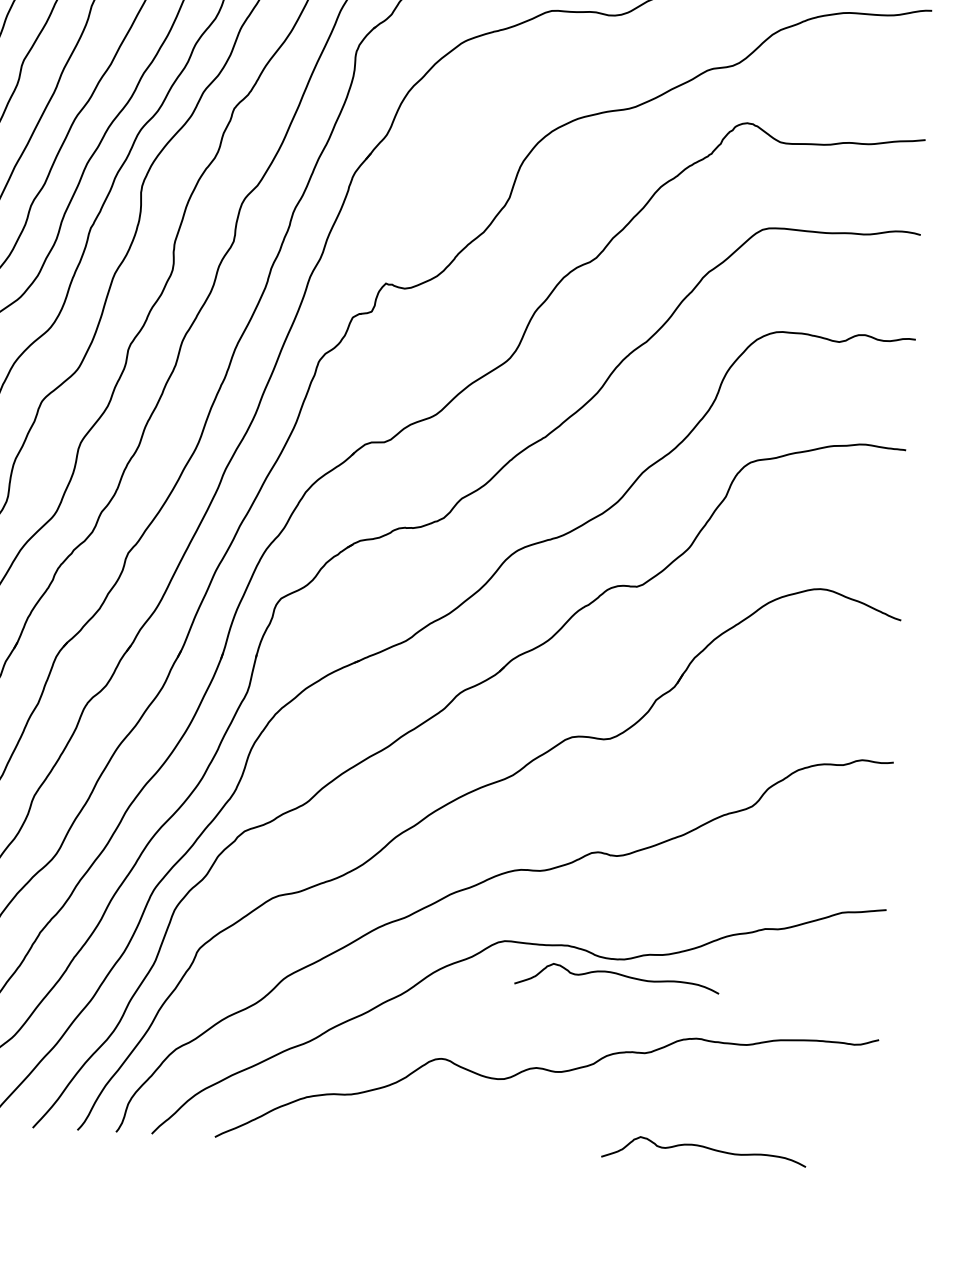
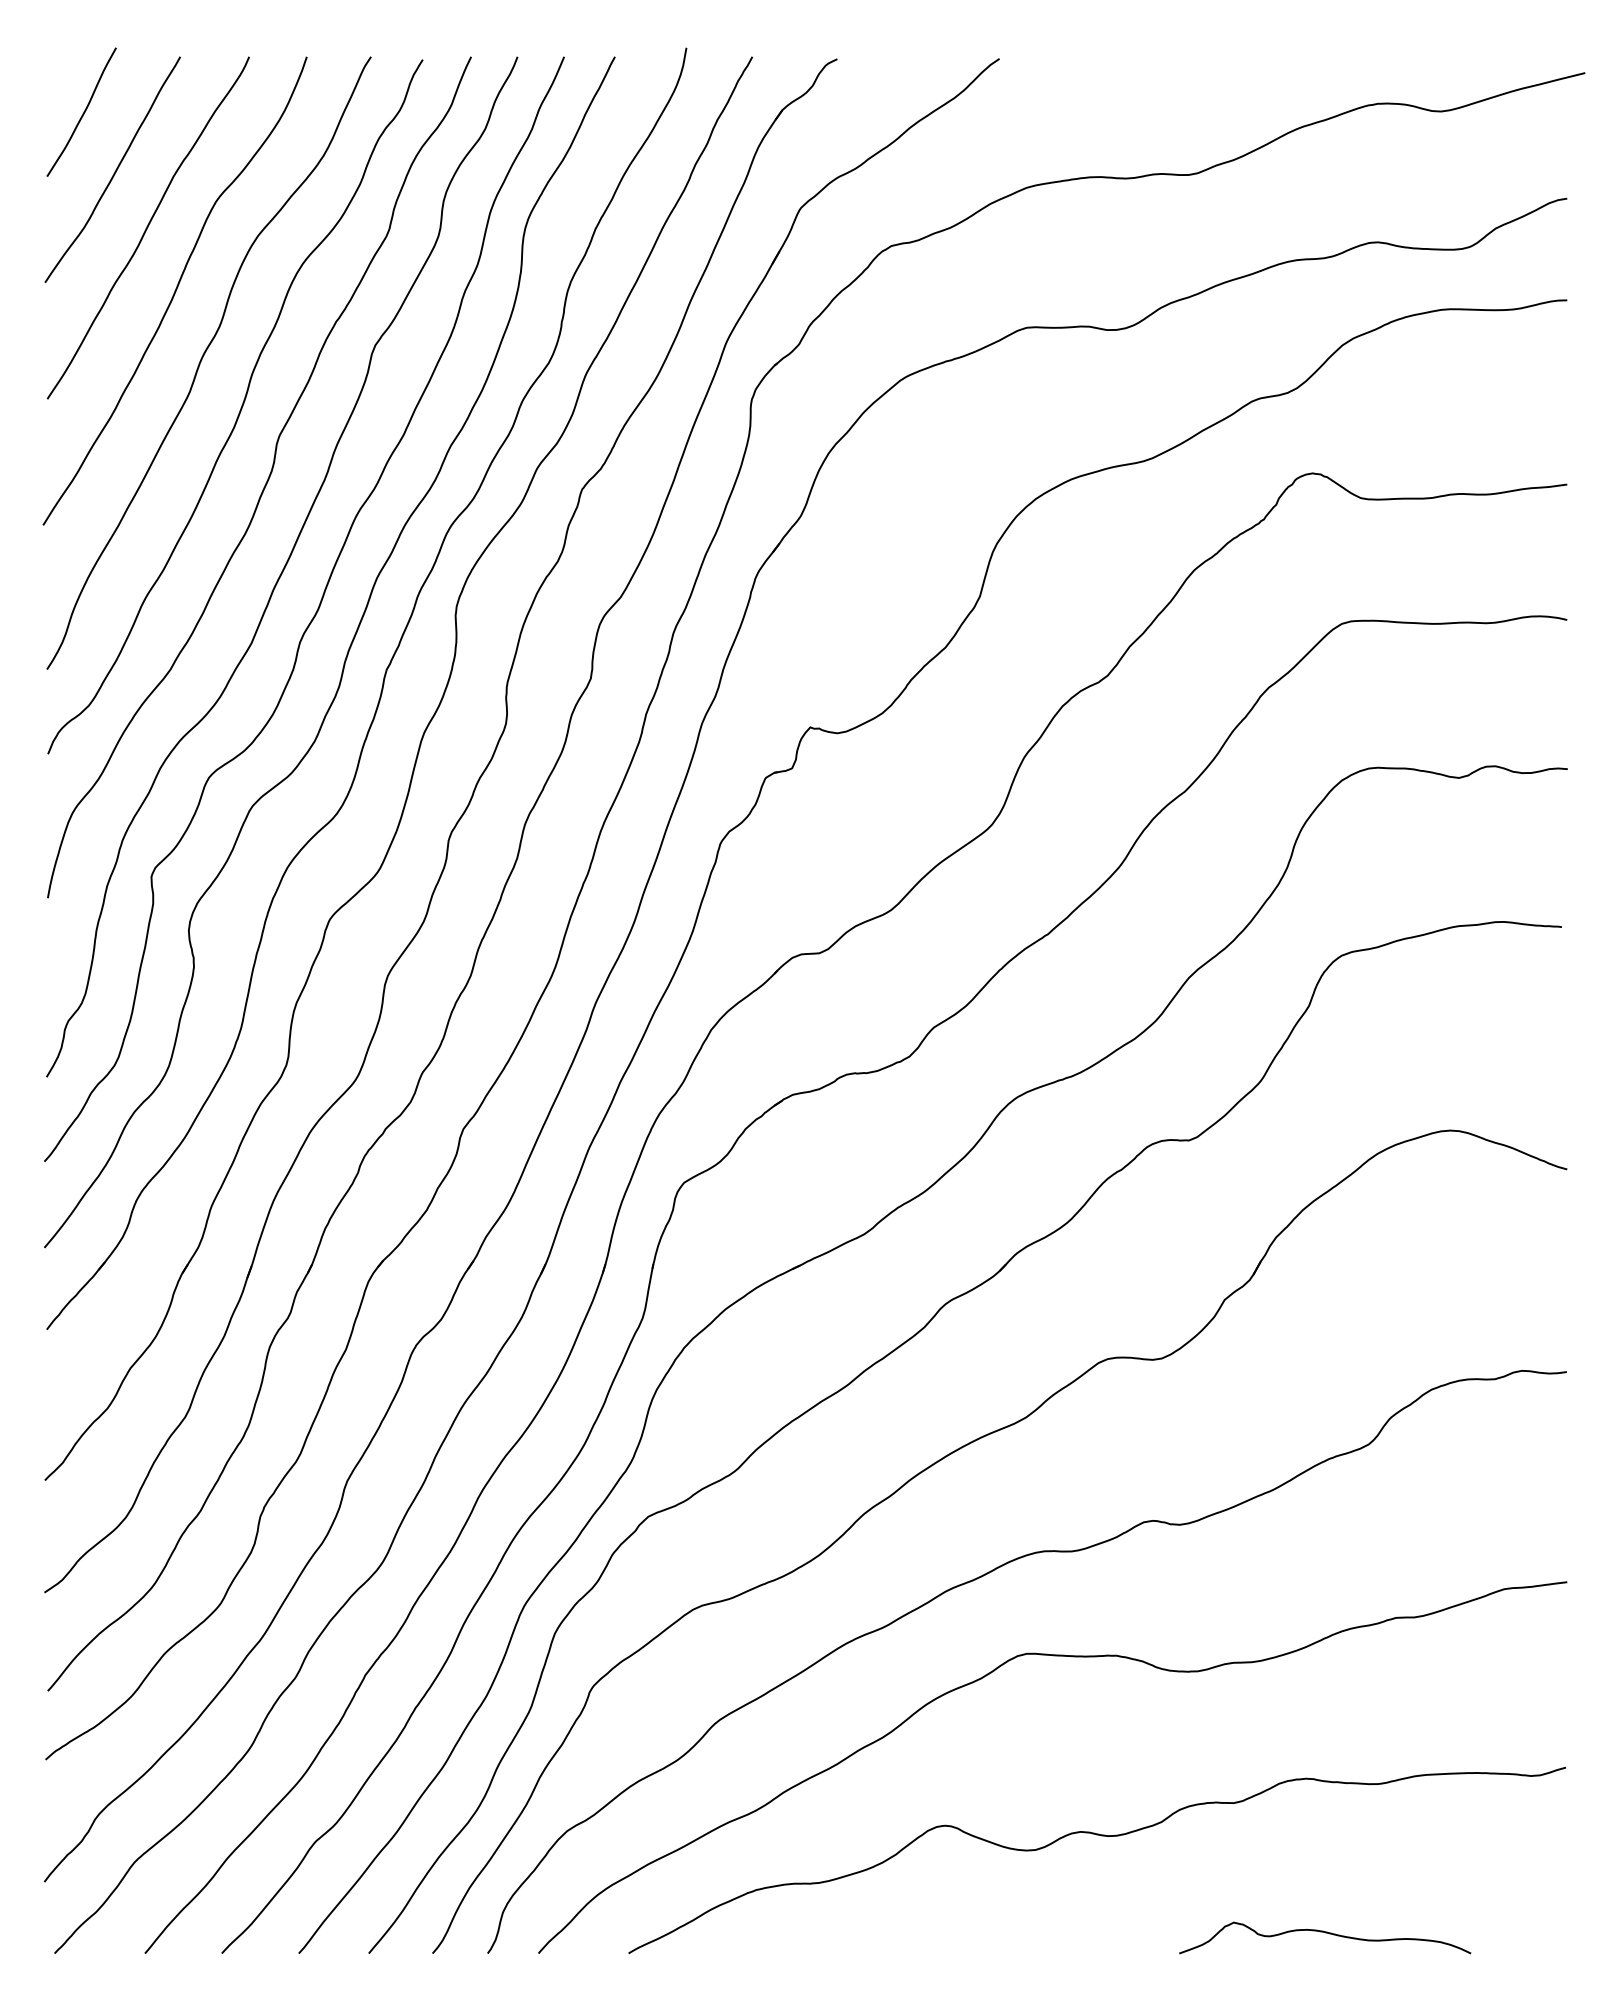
curve: (617, 974) -> (1189, 1693), removed

